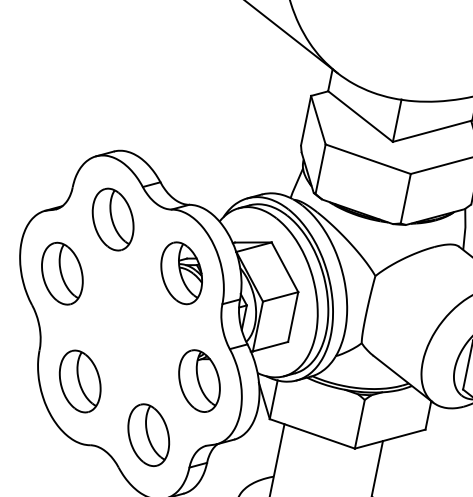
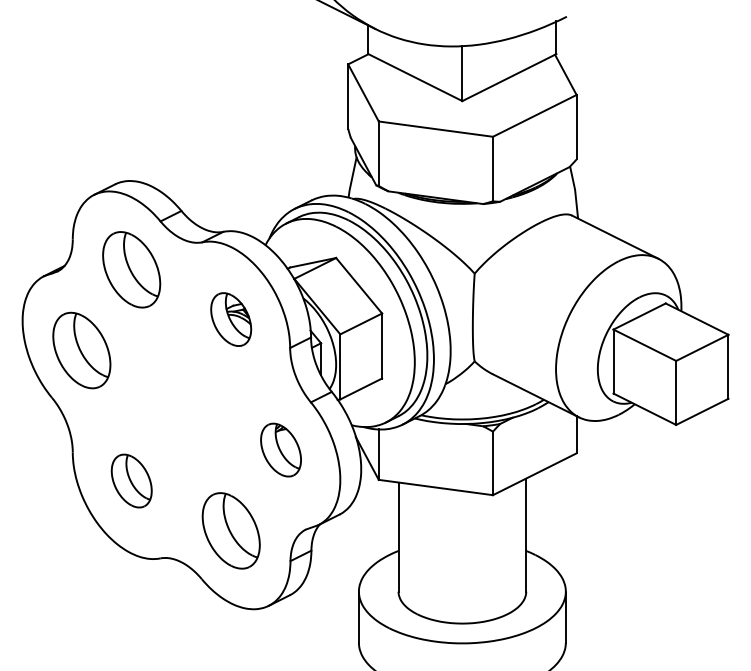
part: (181, 273) -> (230, 319), size x0.7
part: (199, 380) -> (280, 449), size x0.7
part: (80, 381) -> (131, 480), size x0.7

